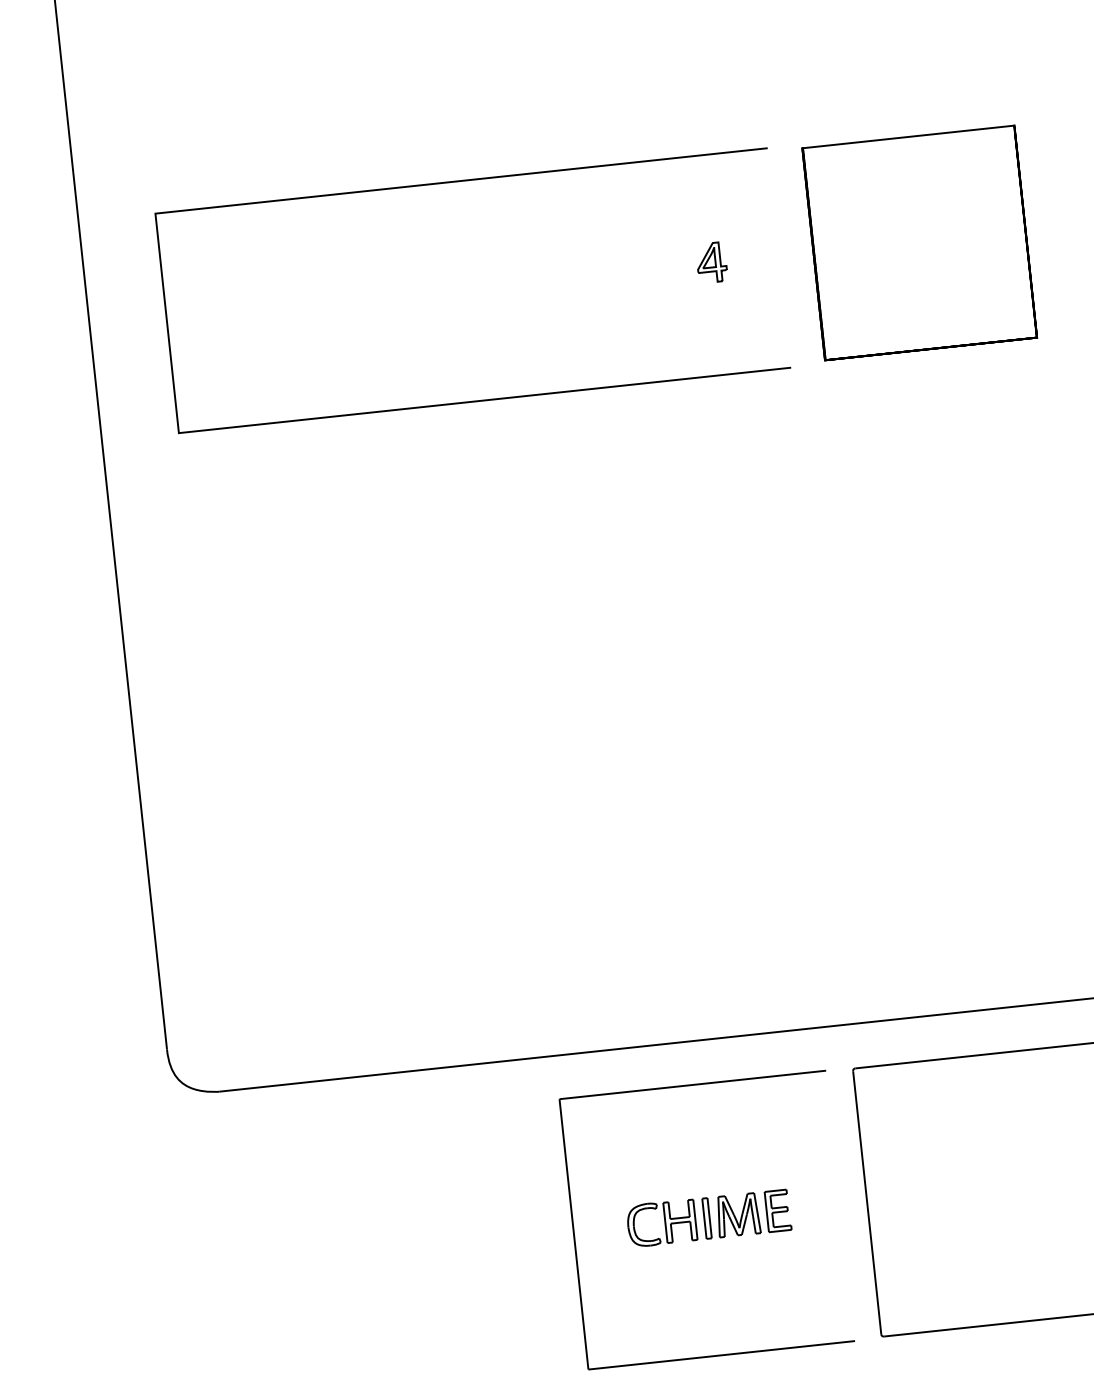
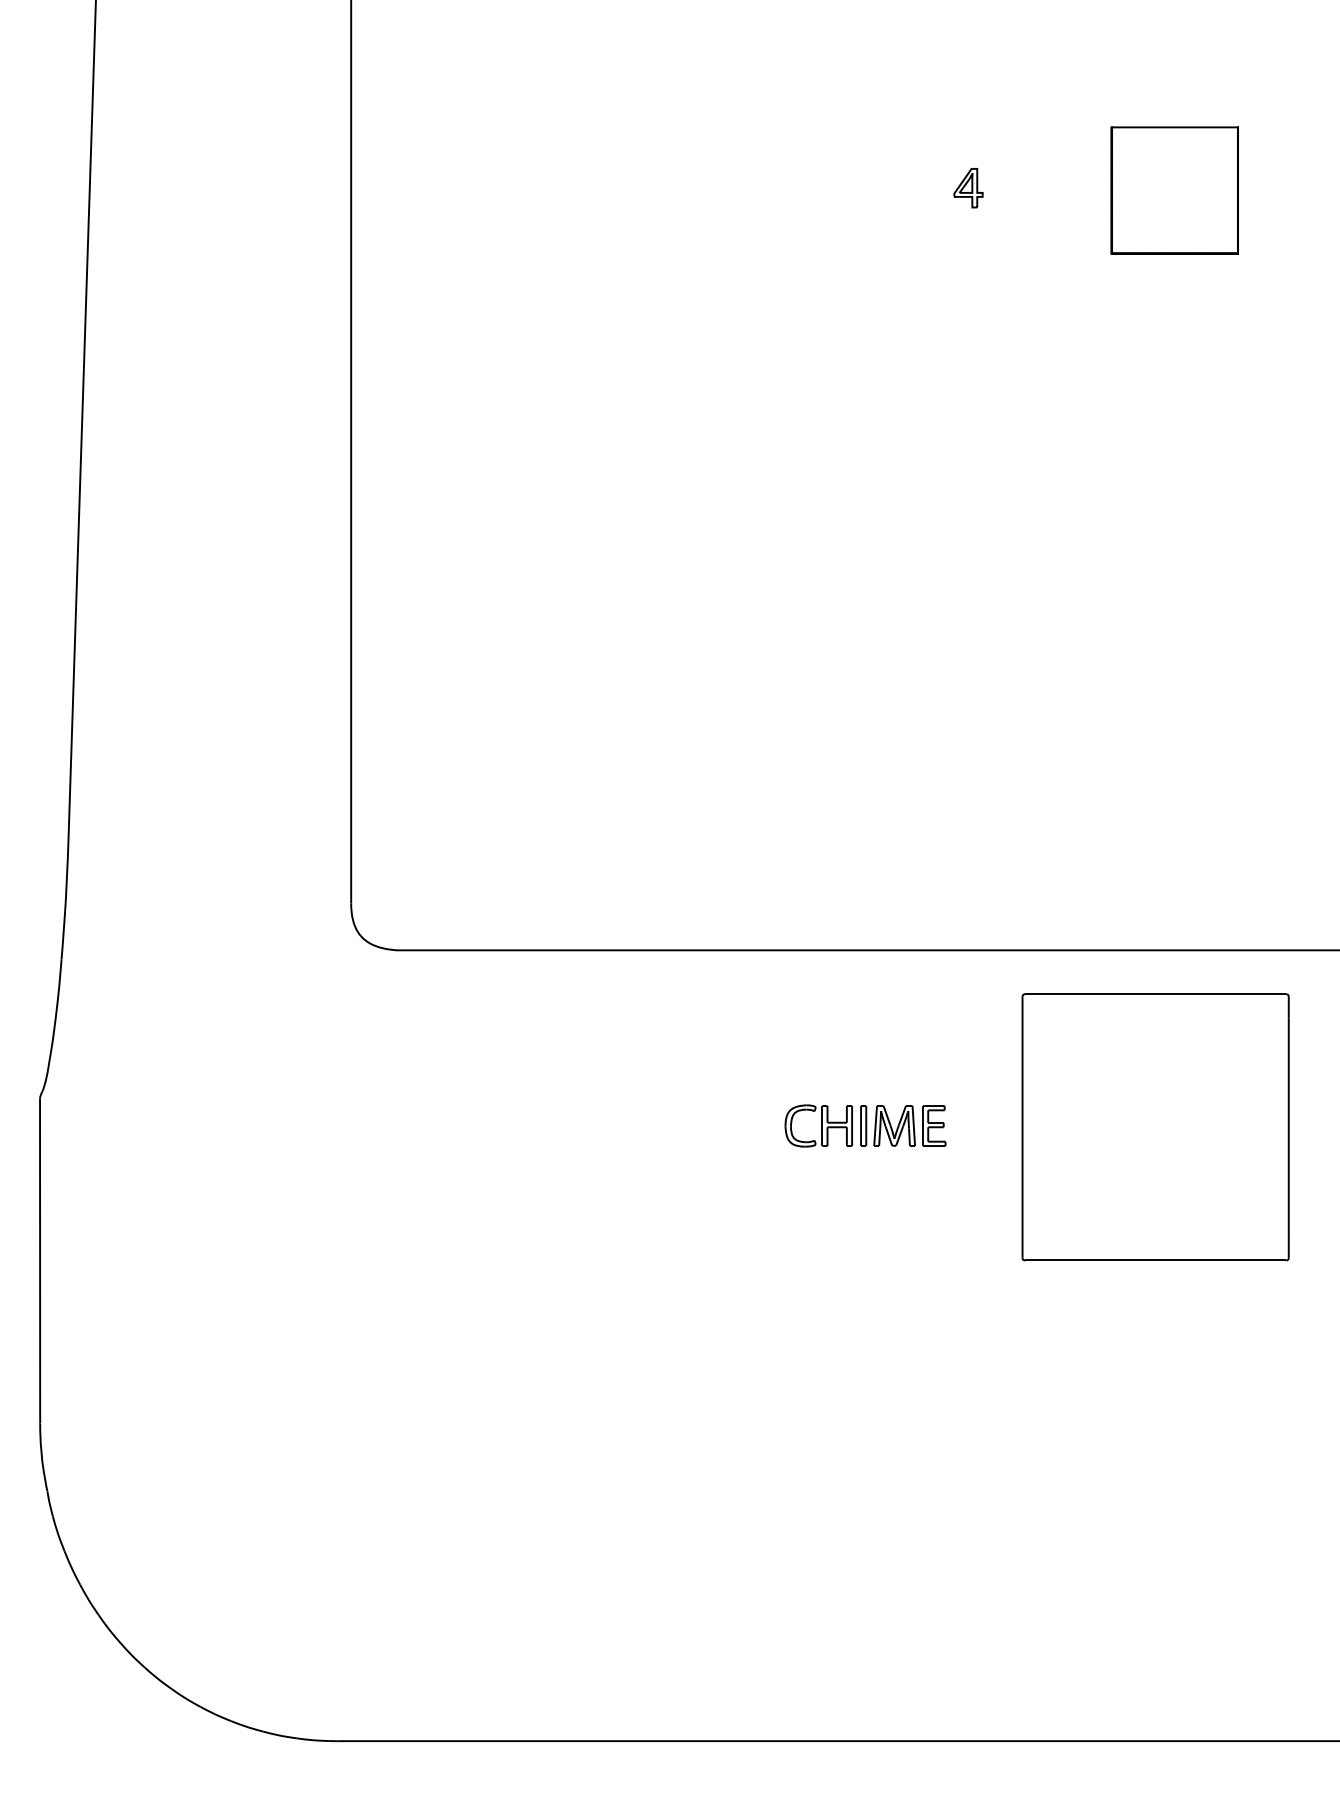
curve: (460, 181) -> (730, 82), removed
part: (919, 242) -> (1174, 190), size x0.6
part: (575, 1234) -> (732, 1127), removed

